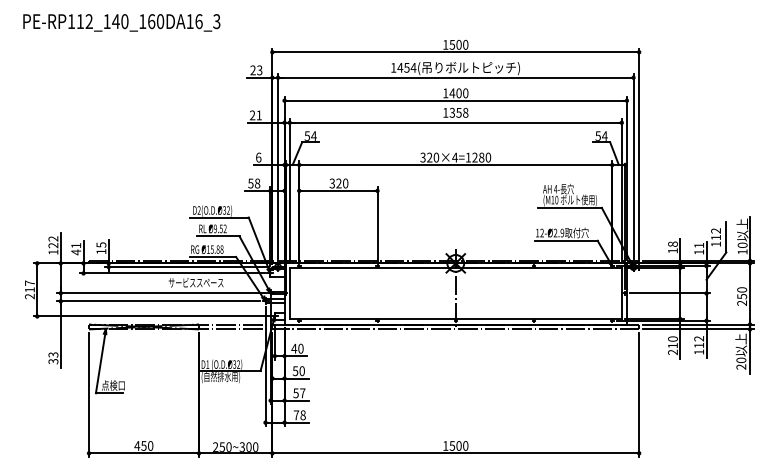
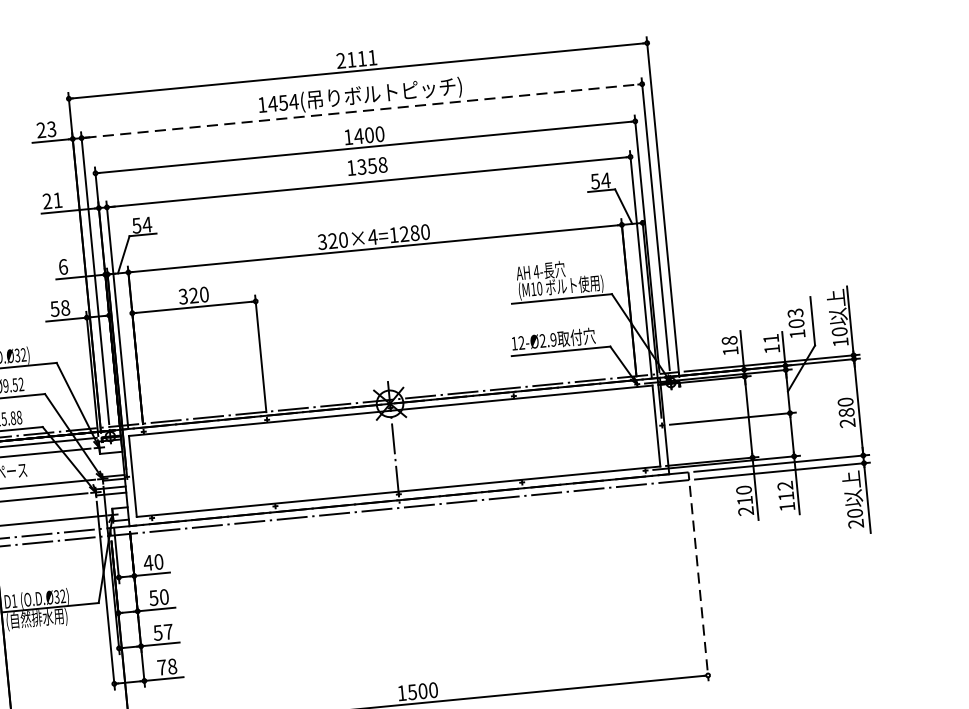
text: (455, 44) -> (356, 58), 1500 -> 2111
line: (456, 77) -> (363, 110), solid -> dashed
text: (716, 234) -> (796, 318), 112 -> 103
text: (741, 296) -> (845, 412), 250 -> 280
line: (639, 395) -> (699, 584), solid -> dashed

